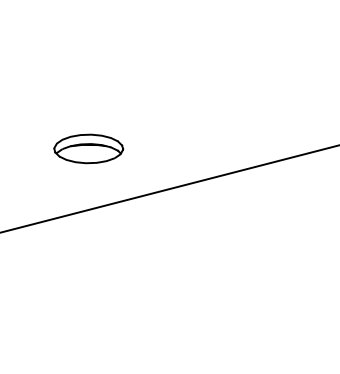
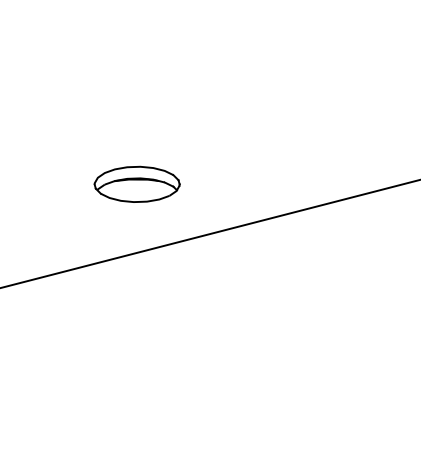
part: (88, 148) -> (136, 183), moved

